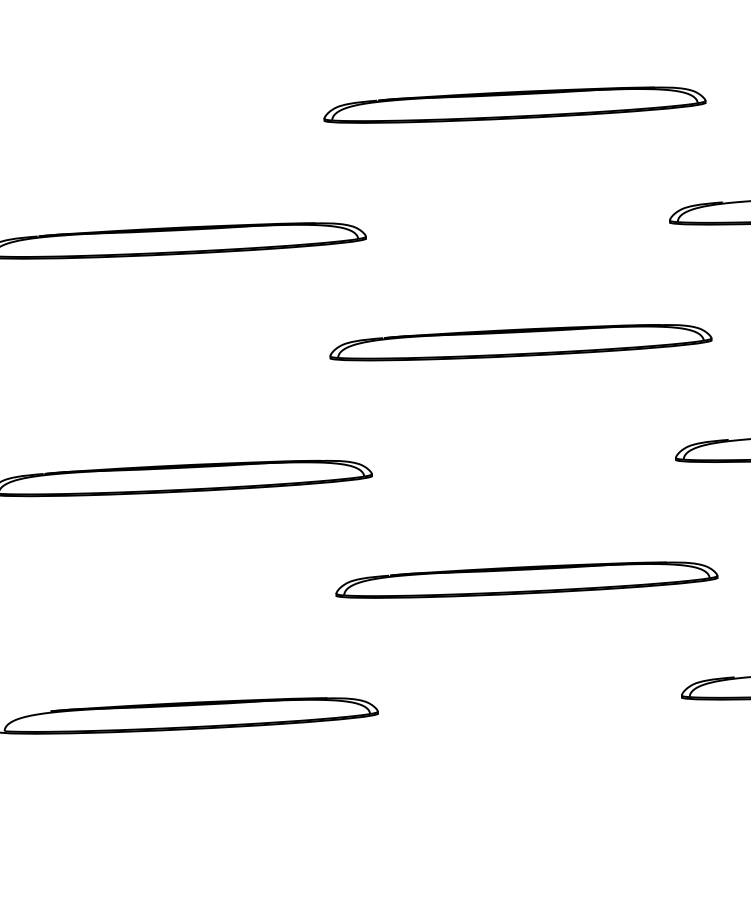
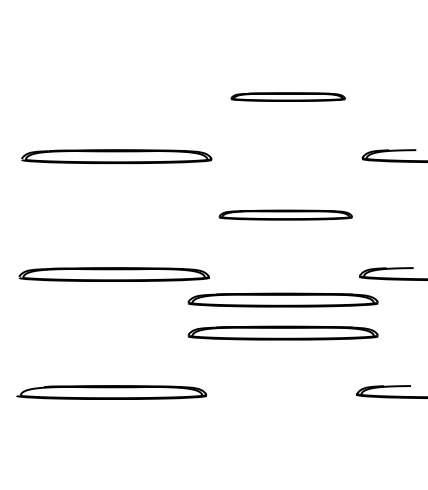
part: (513, 103) -> (287, 96), size x0.6
part: (520, 341) -> (285, 214), size x0.7
part: (522, 512) -> (282, 299), added

